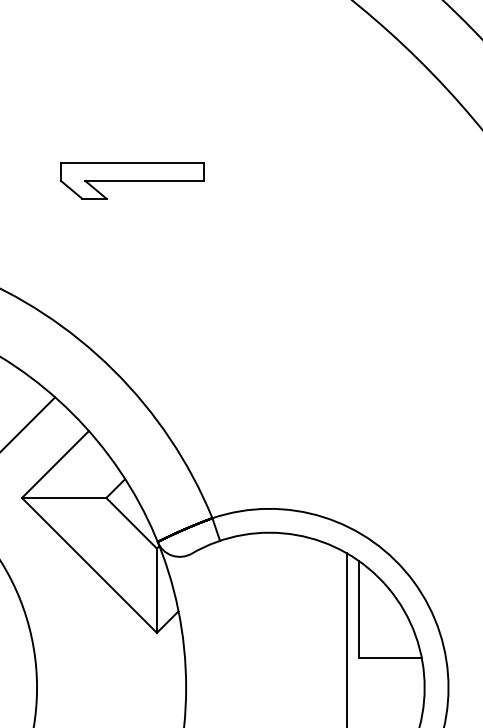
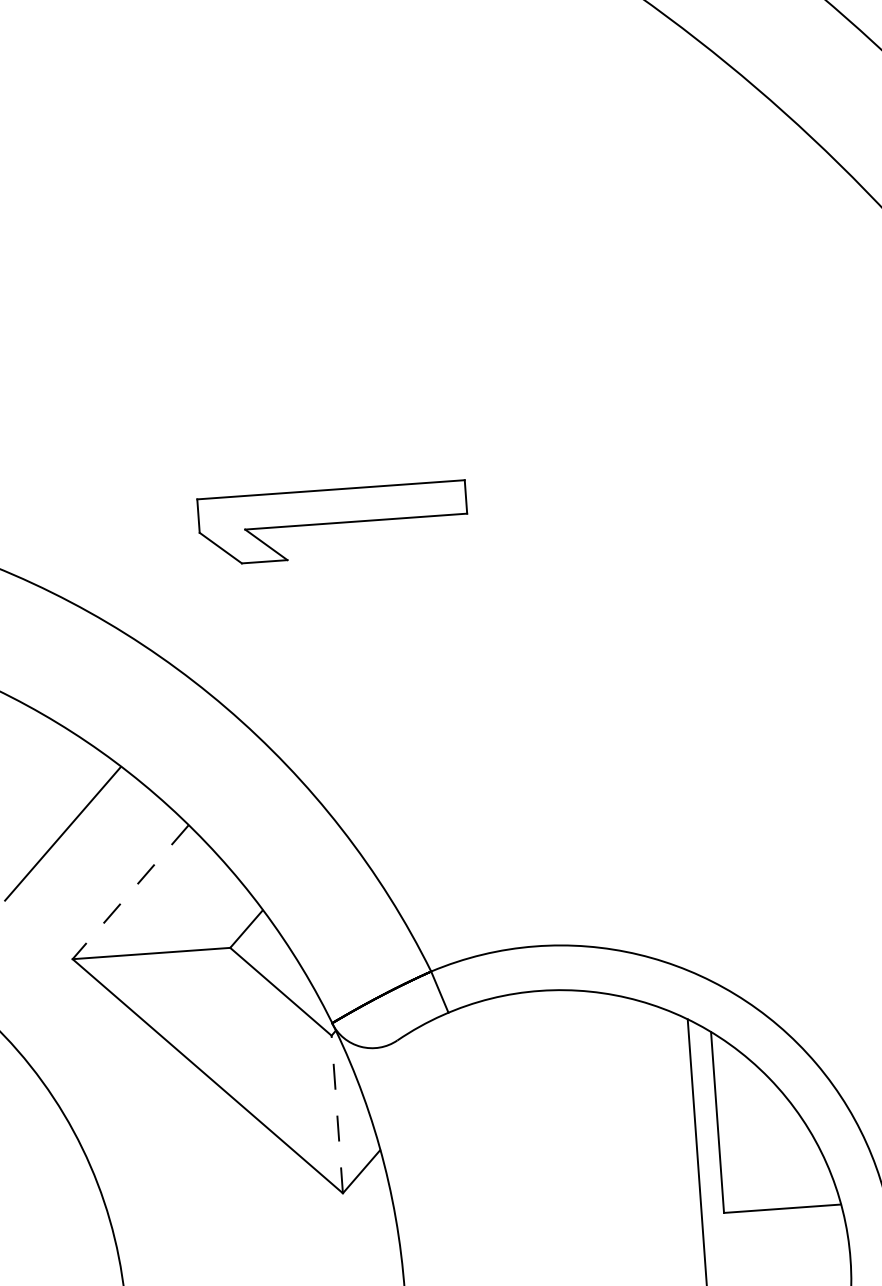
part: (132, 180) -> (333, 522), moved
line: (55, 464) -> (130, 892), solid -> dashed
line: (156, 590) -> (336, 1114), solid -> dashed

